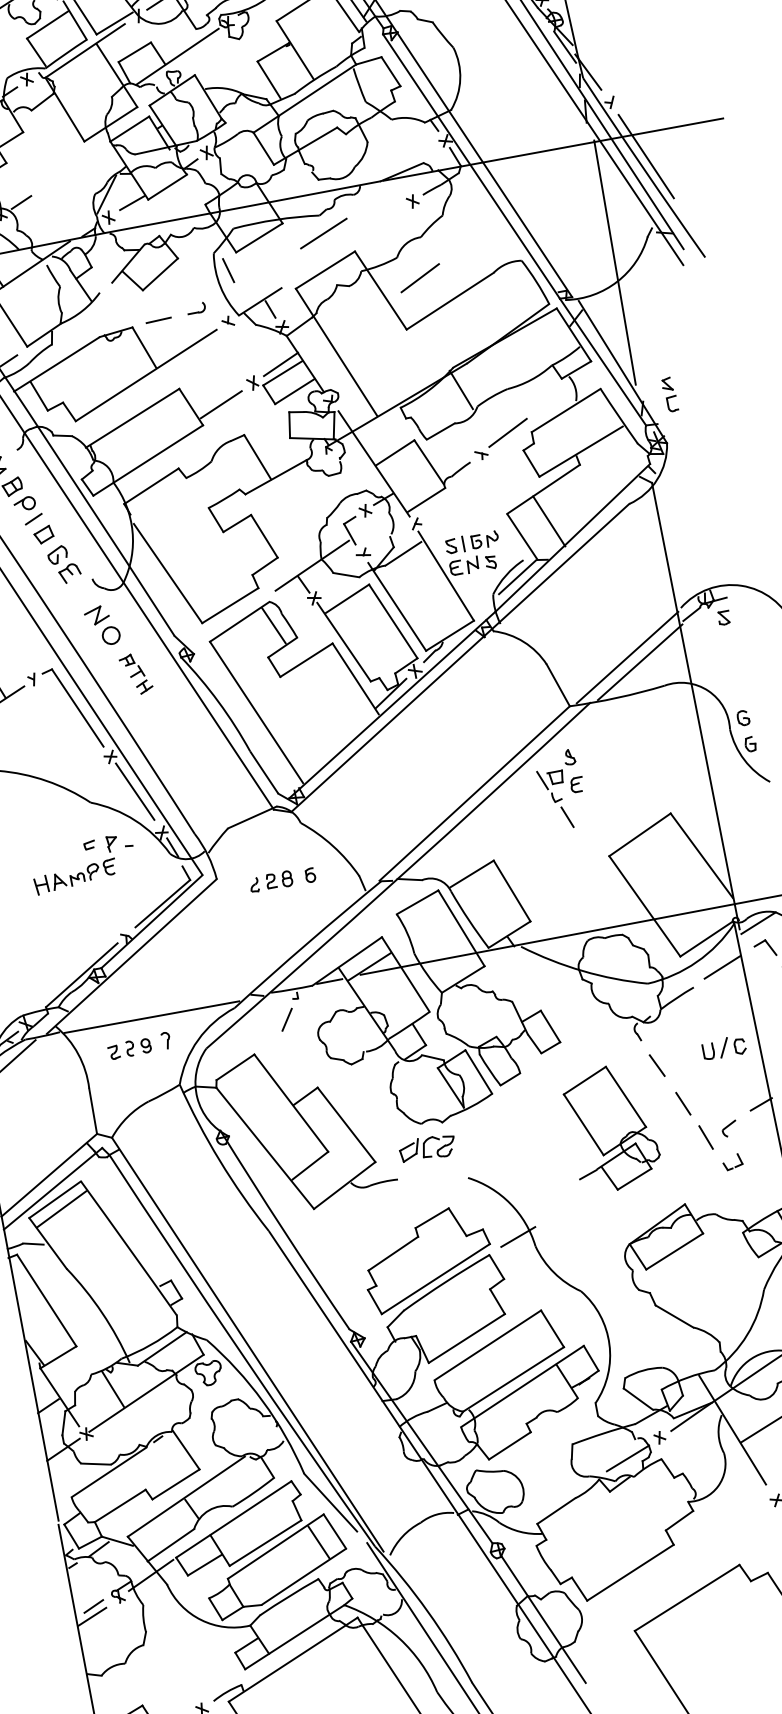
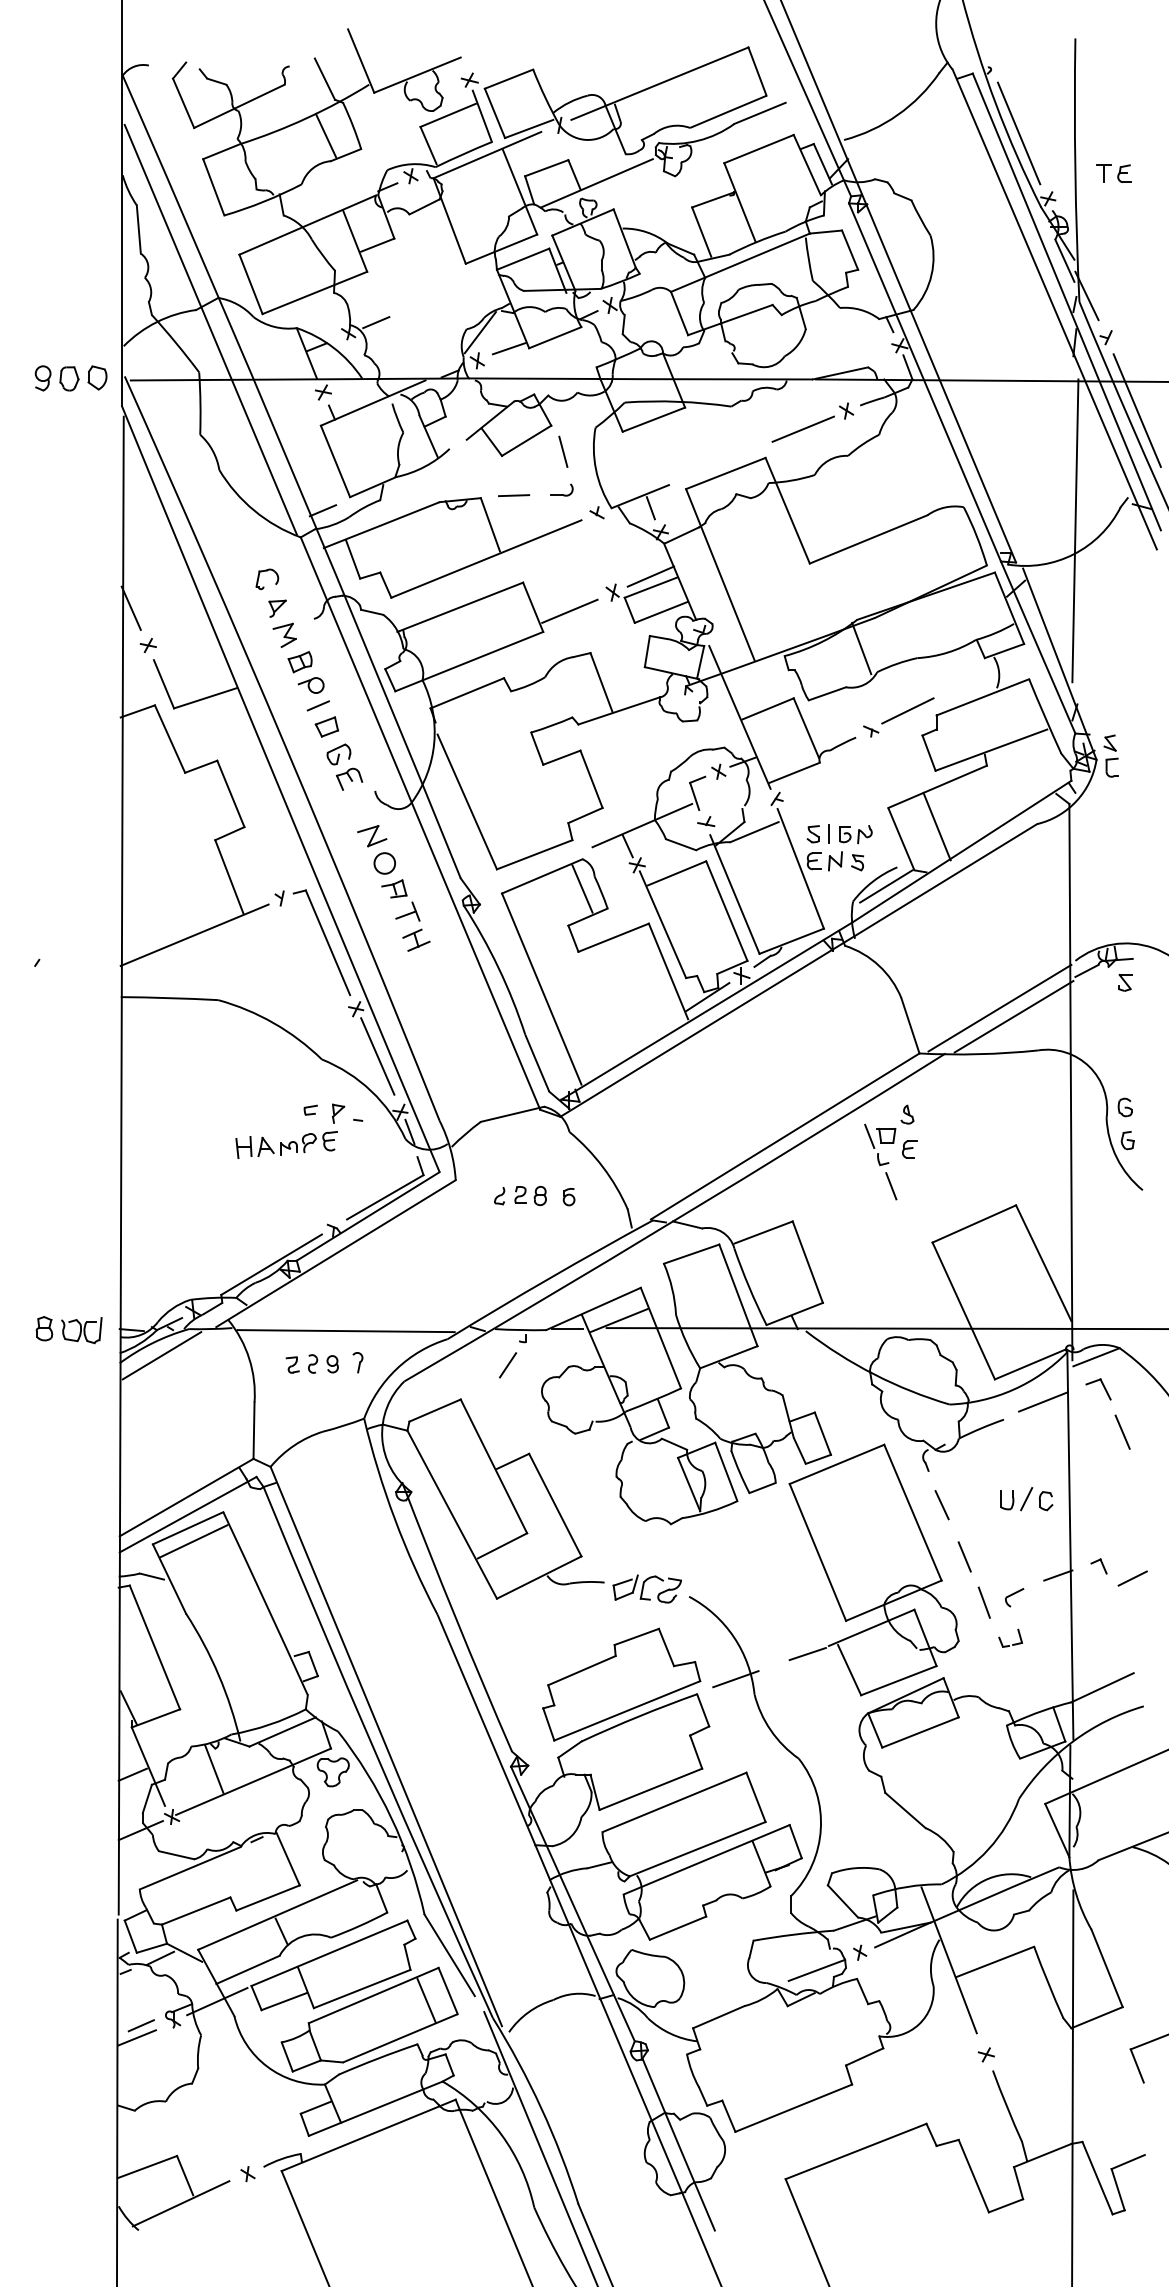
line: (323, 233) -> (802, 428), moved
line: (228, 270) -> (563, 451), moved
line: (419, 277) -> (837, 504), removed
part: (669, 394) -> (1110, 755), moved
part: (135, 674) -> (405, 915), size x1.43
part: (611, 1127) -> (873, 1569), size x1.67
part: (426, 1148) -> (646, 1588), moved

